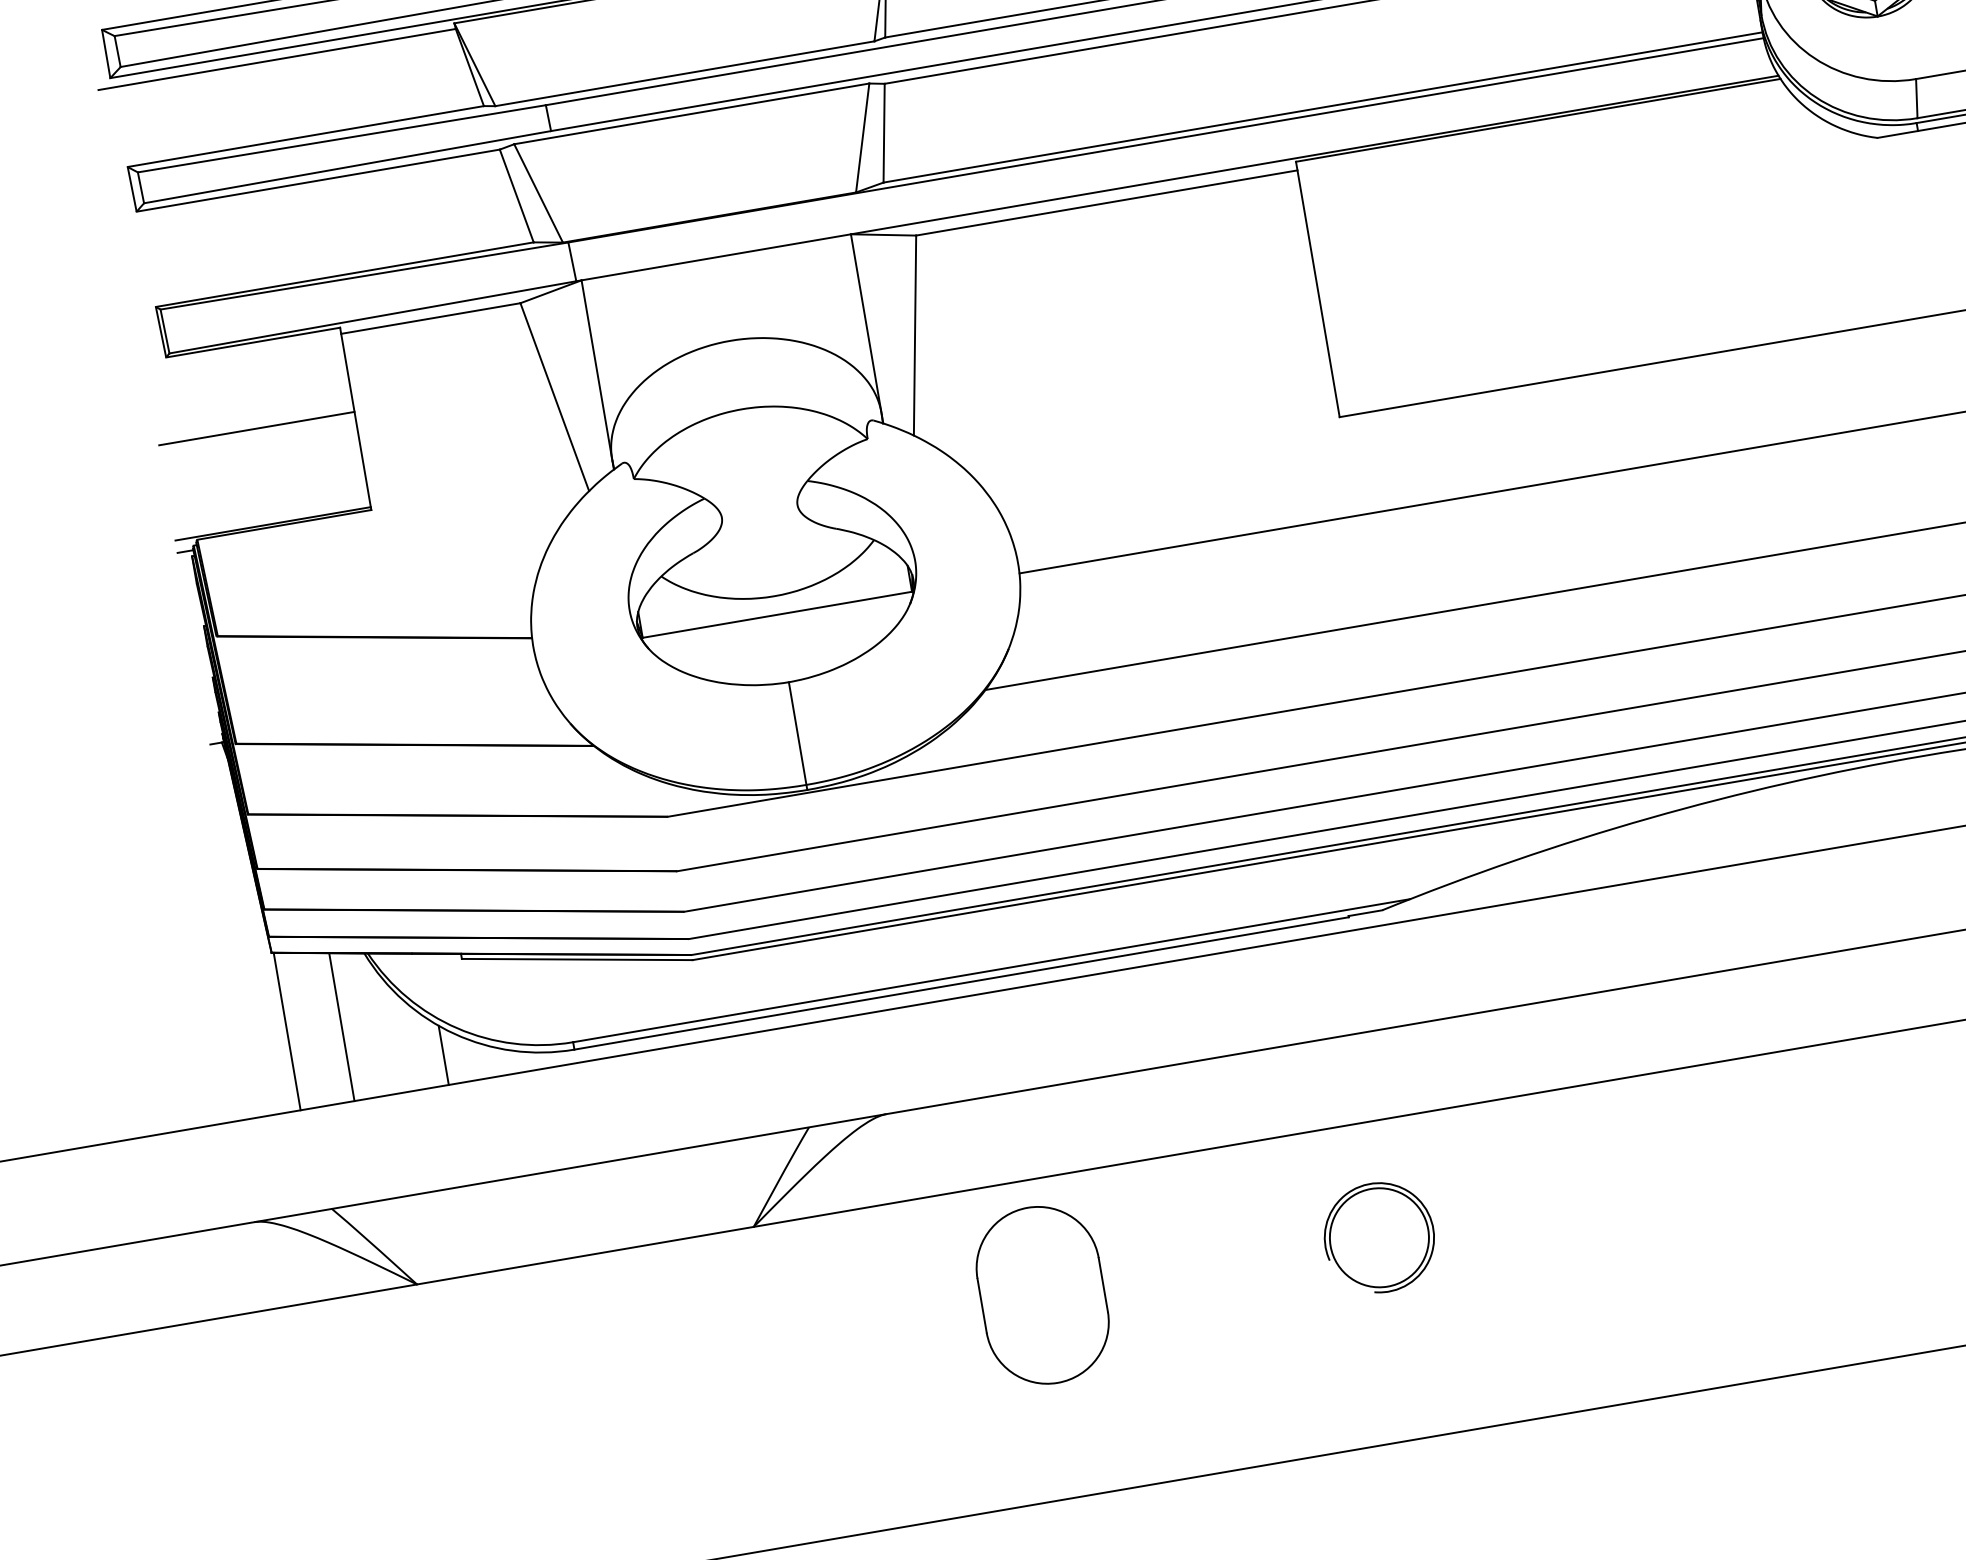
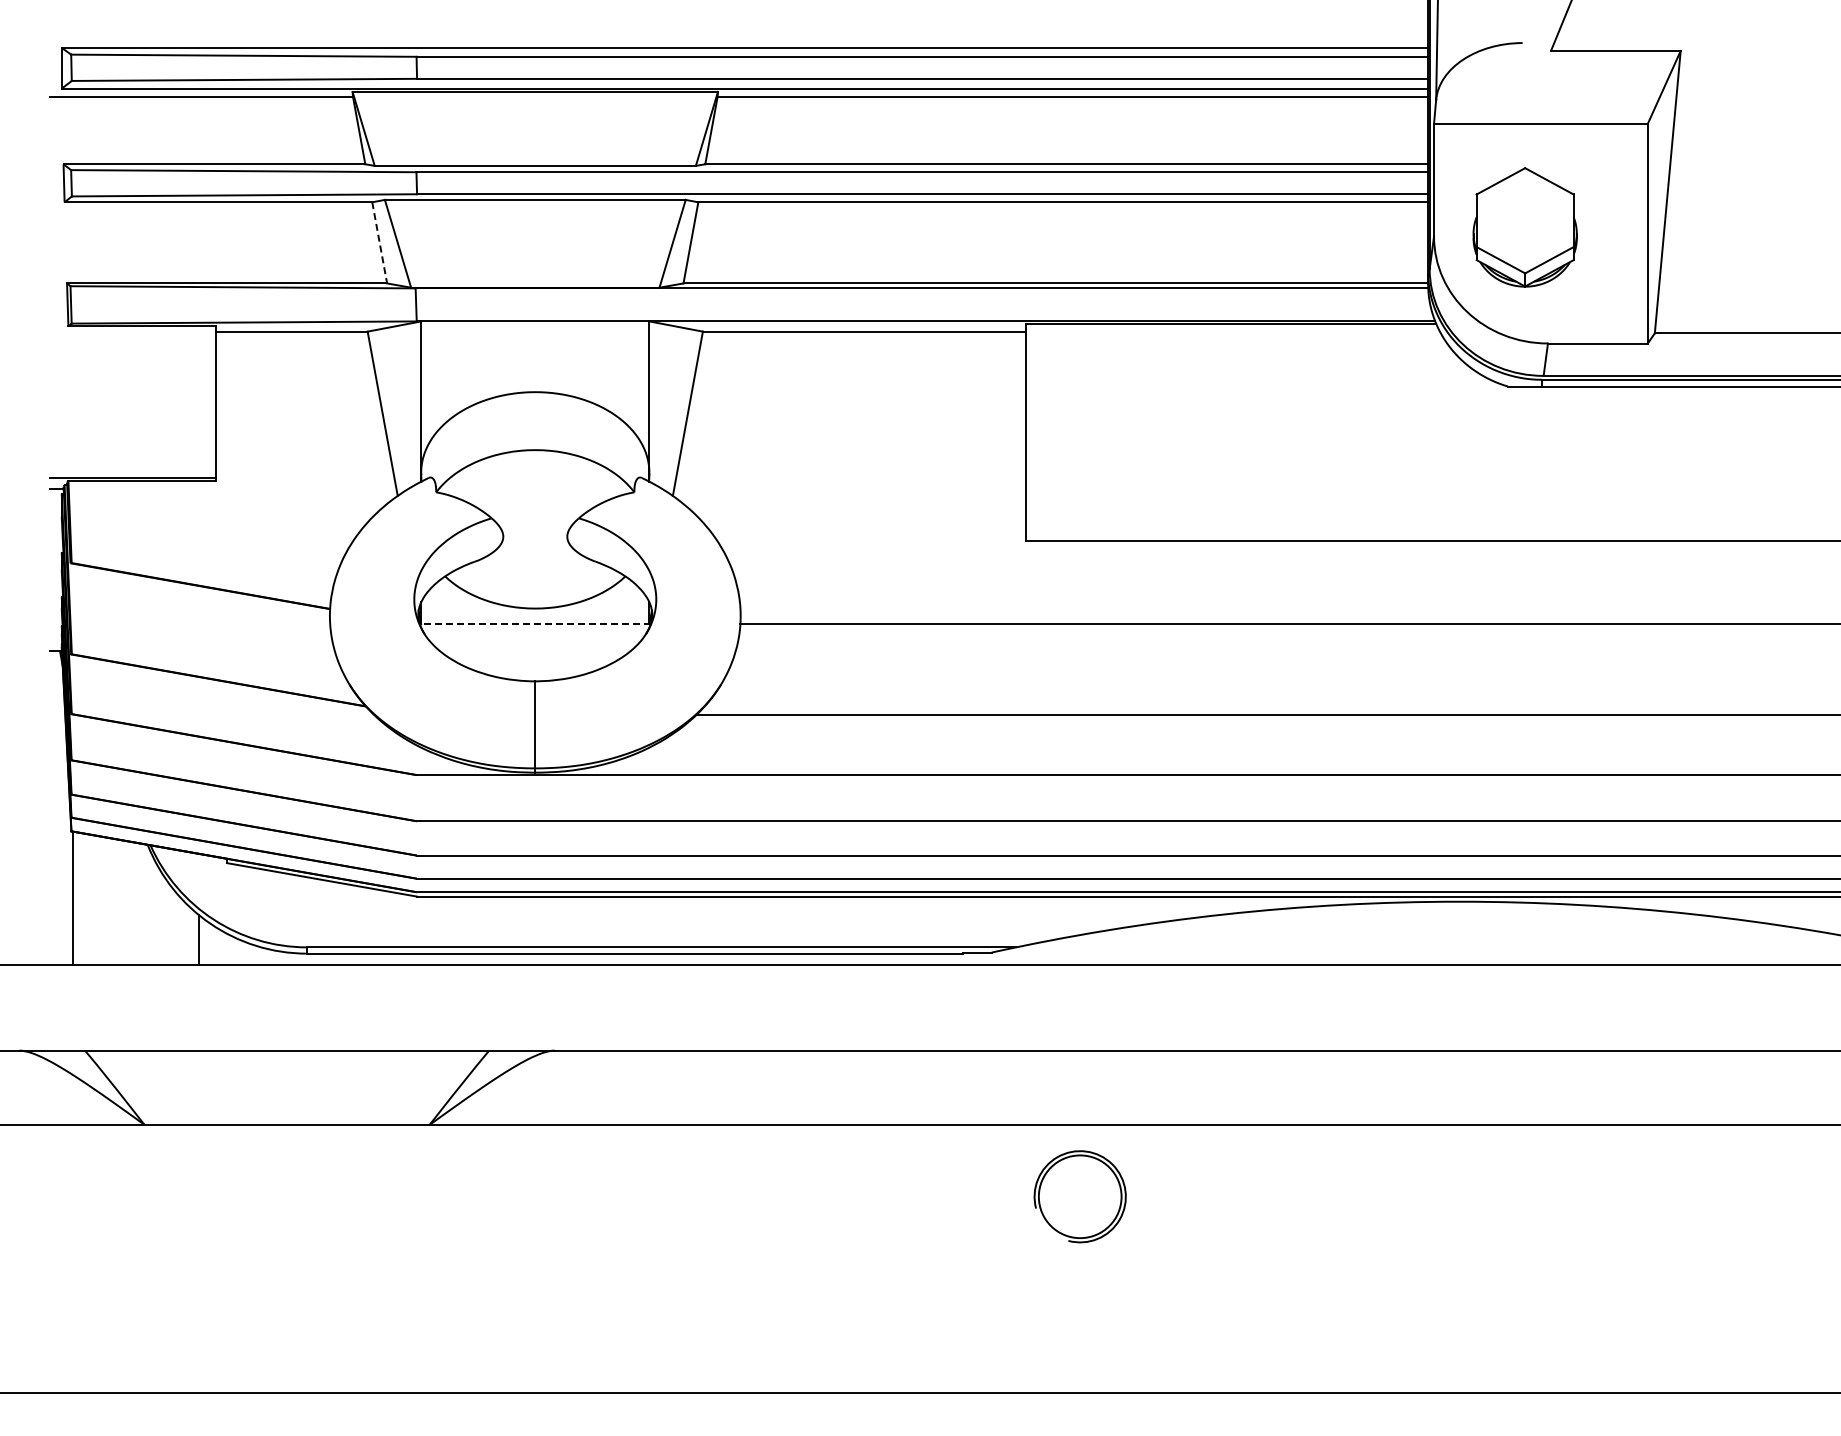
line: (516, 196) -> (379, 243), solid -> dashed
line: (256, 428) -> (132, 397), removed
line: (776, 615) -> (534, 624), solid -> dashed
line: (341, 1027) -> (118, 902), removed
part: (1378, 1237) -> (1079, 1196), moved
part: (1042, 1295) -> (657, 1221), removed

